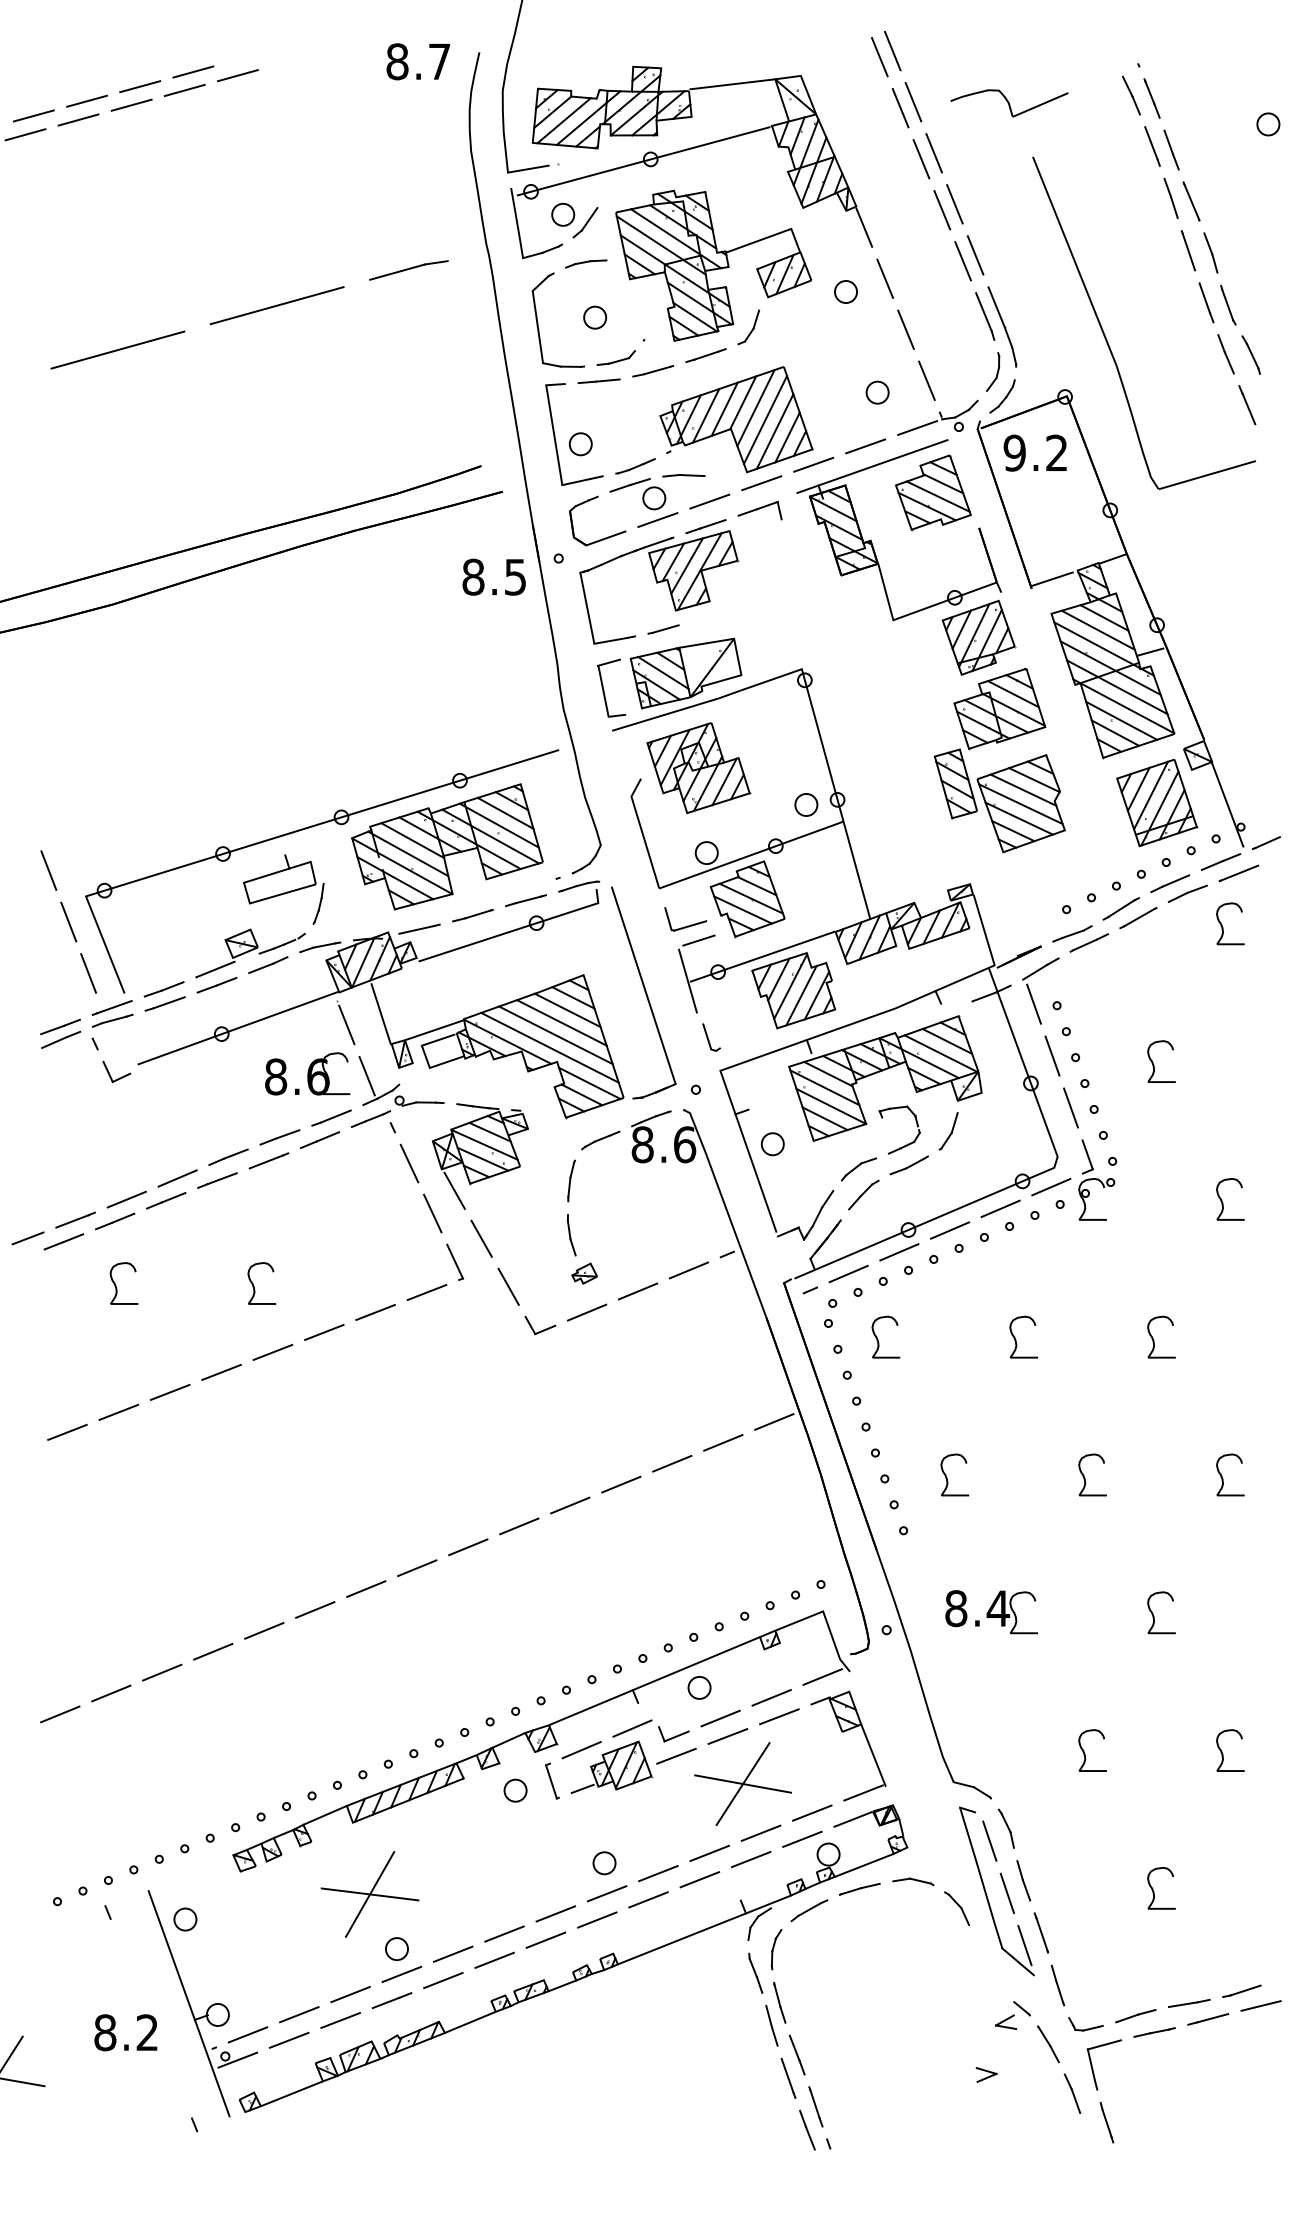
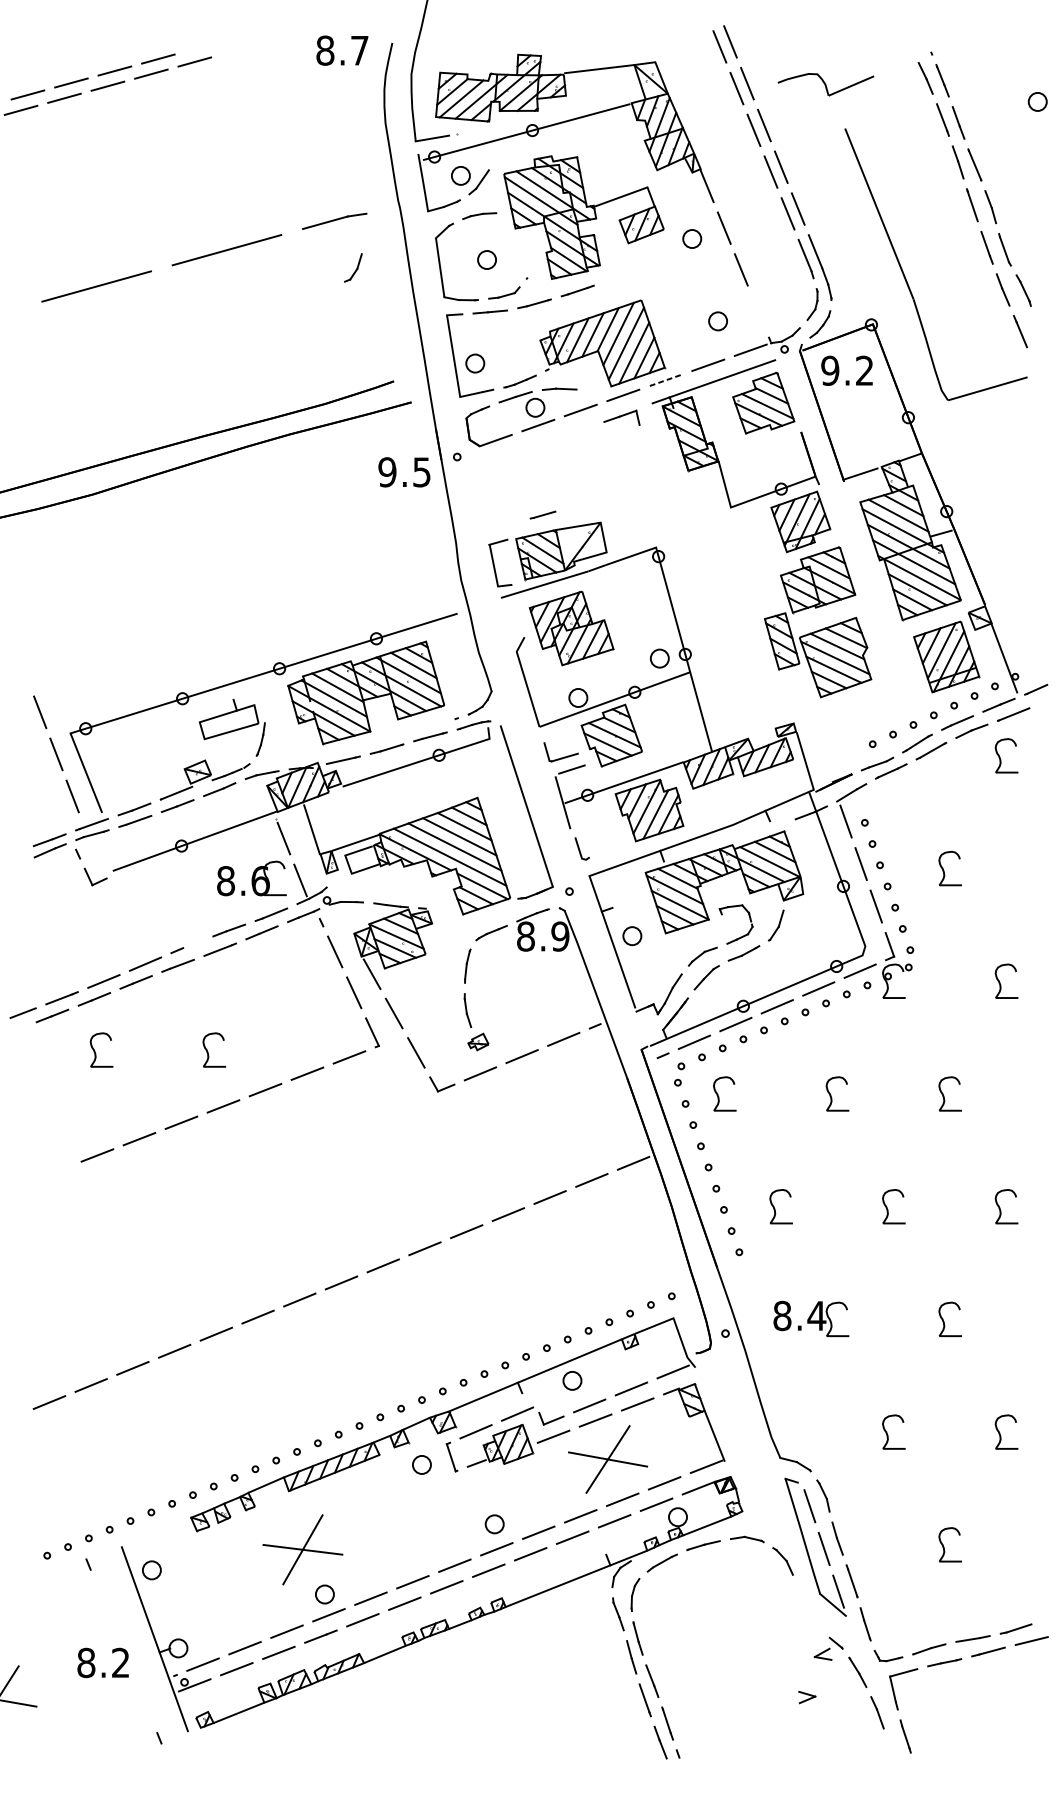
part: (748, 327) -> (353, 268), moved
line: (926, 380) -> (758, 311), removed
line: (813, 464) -> (665, 380), solid -> dashed
text: (473, 576) -> (387, 471), 8.5 -> 9.5
part: (659, 581) -> (539, 475), removed
text: (684, 1144) -> (560, 936), 8.6 -> 8.9
line: (235, 1153) -> (192, 943), removed
line: (67, 1431) -> (55, 1171), removed

